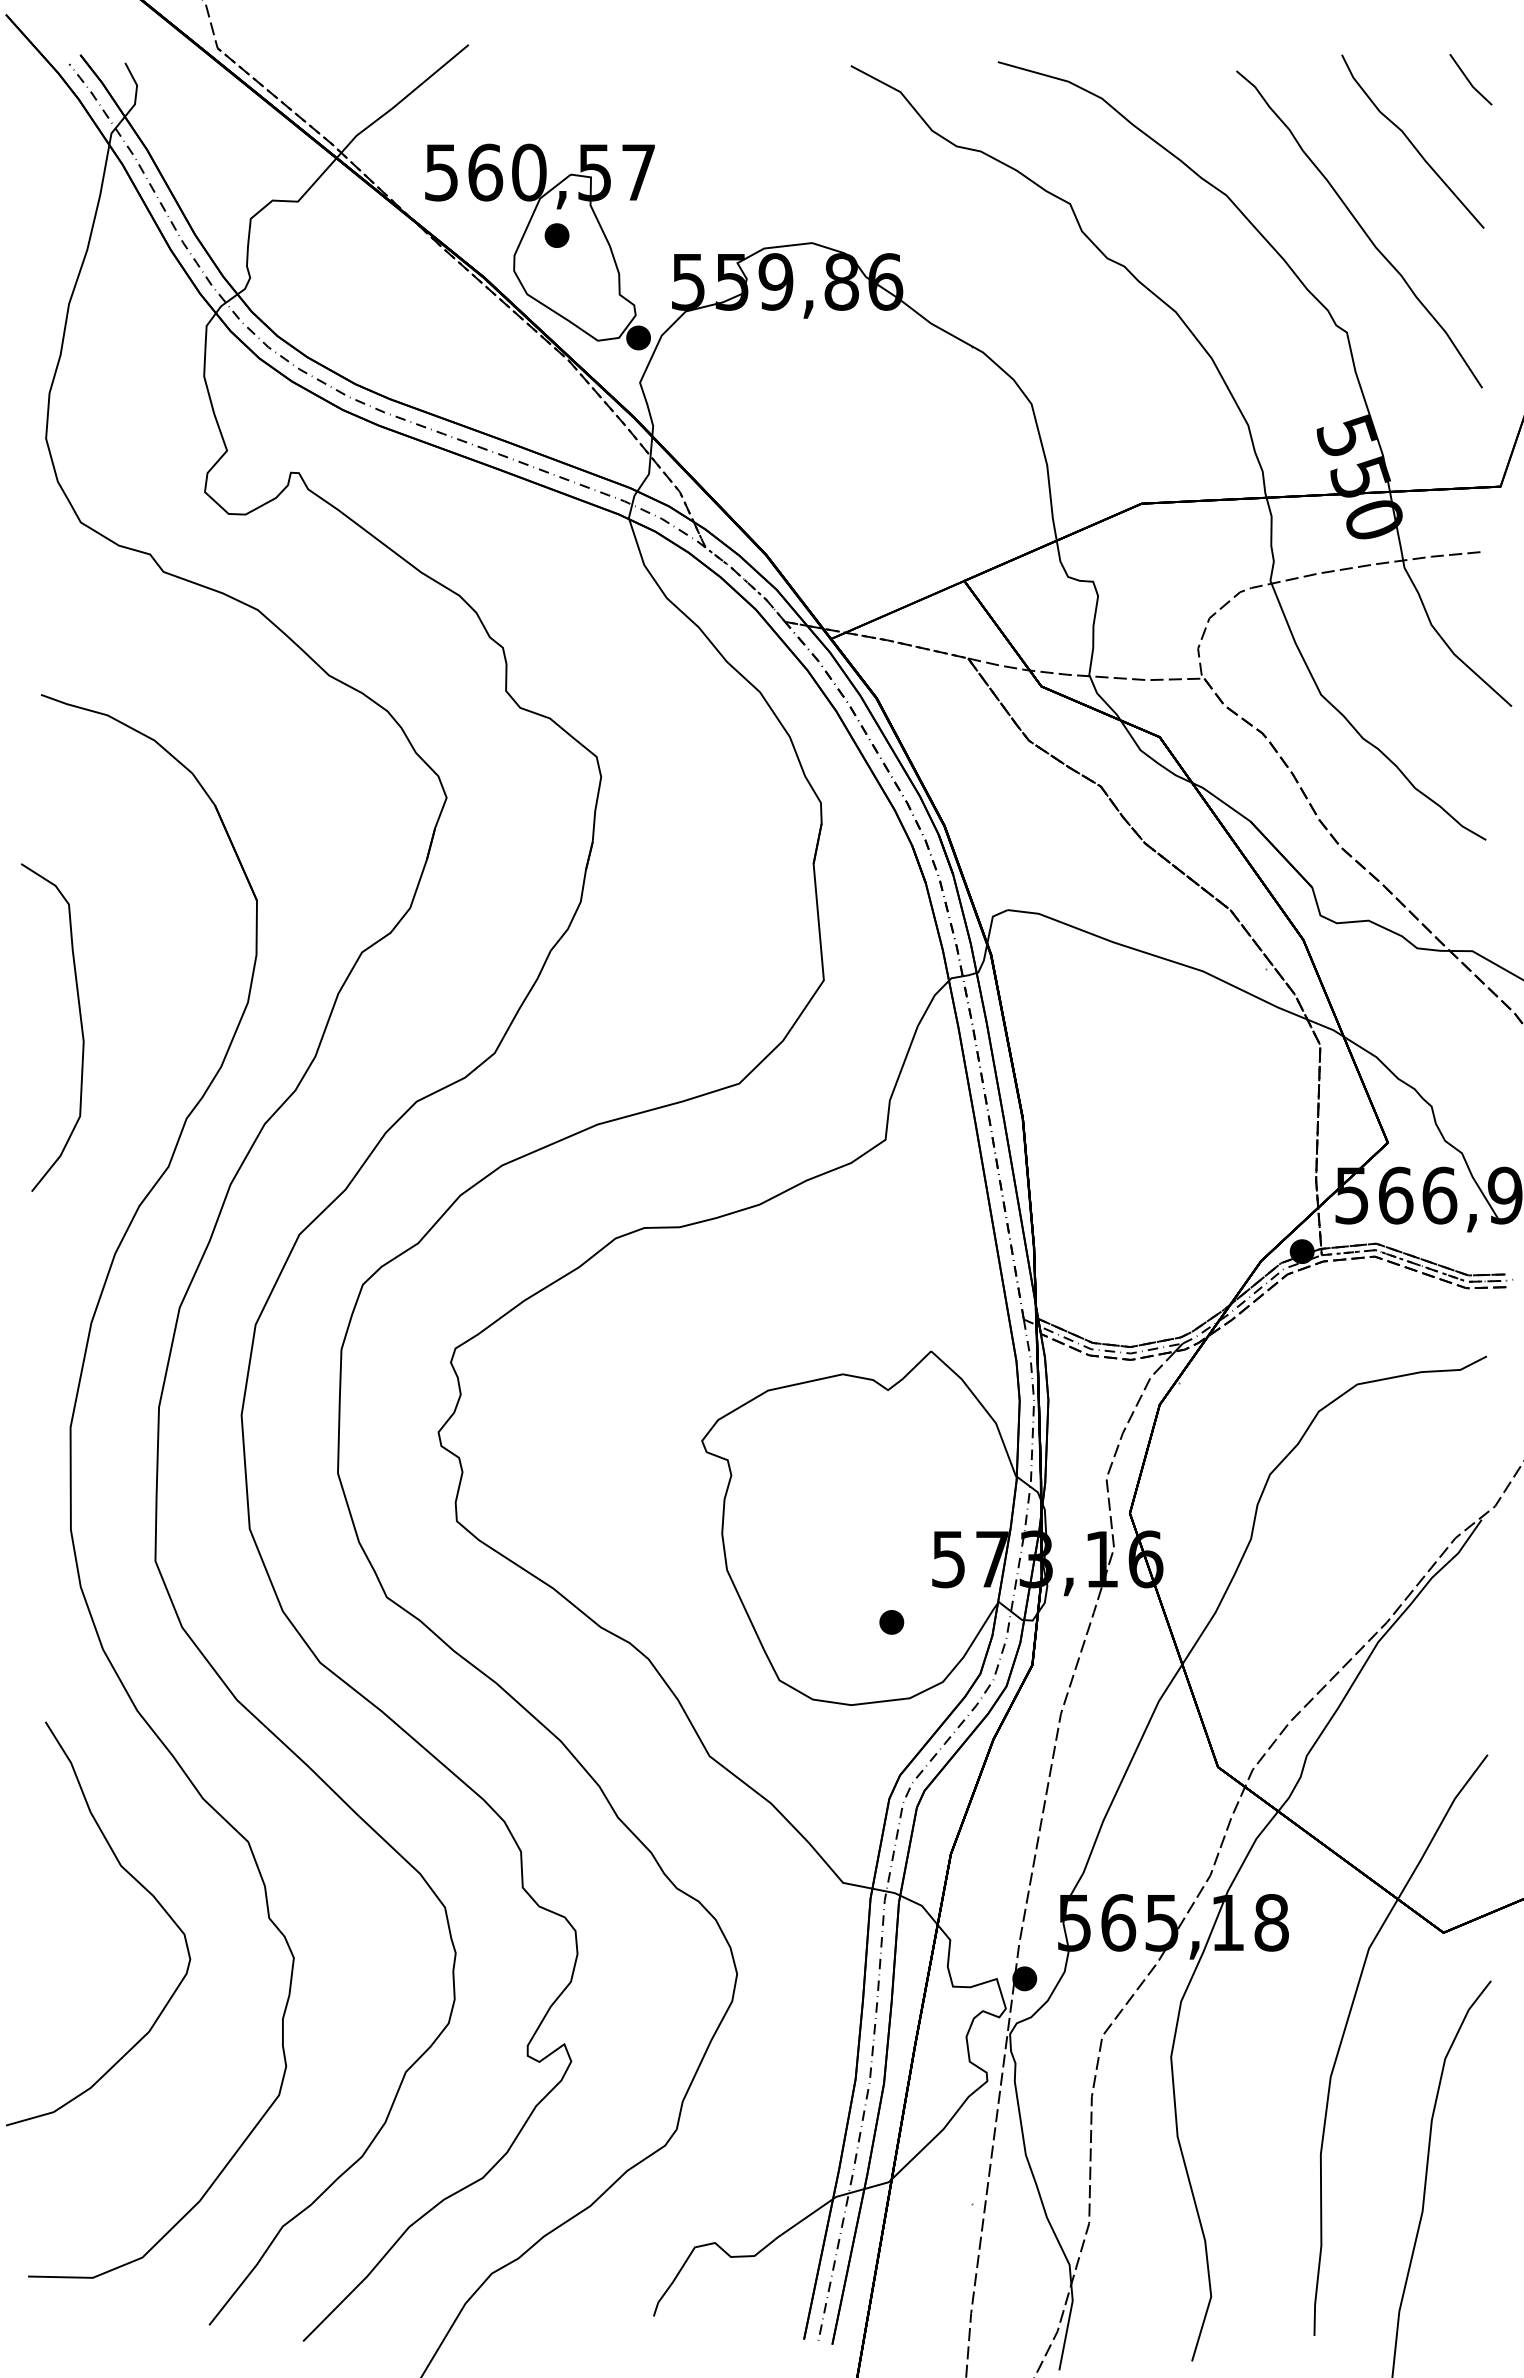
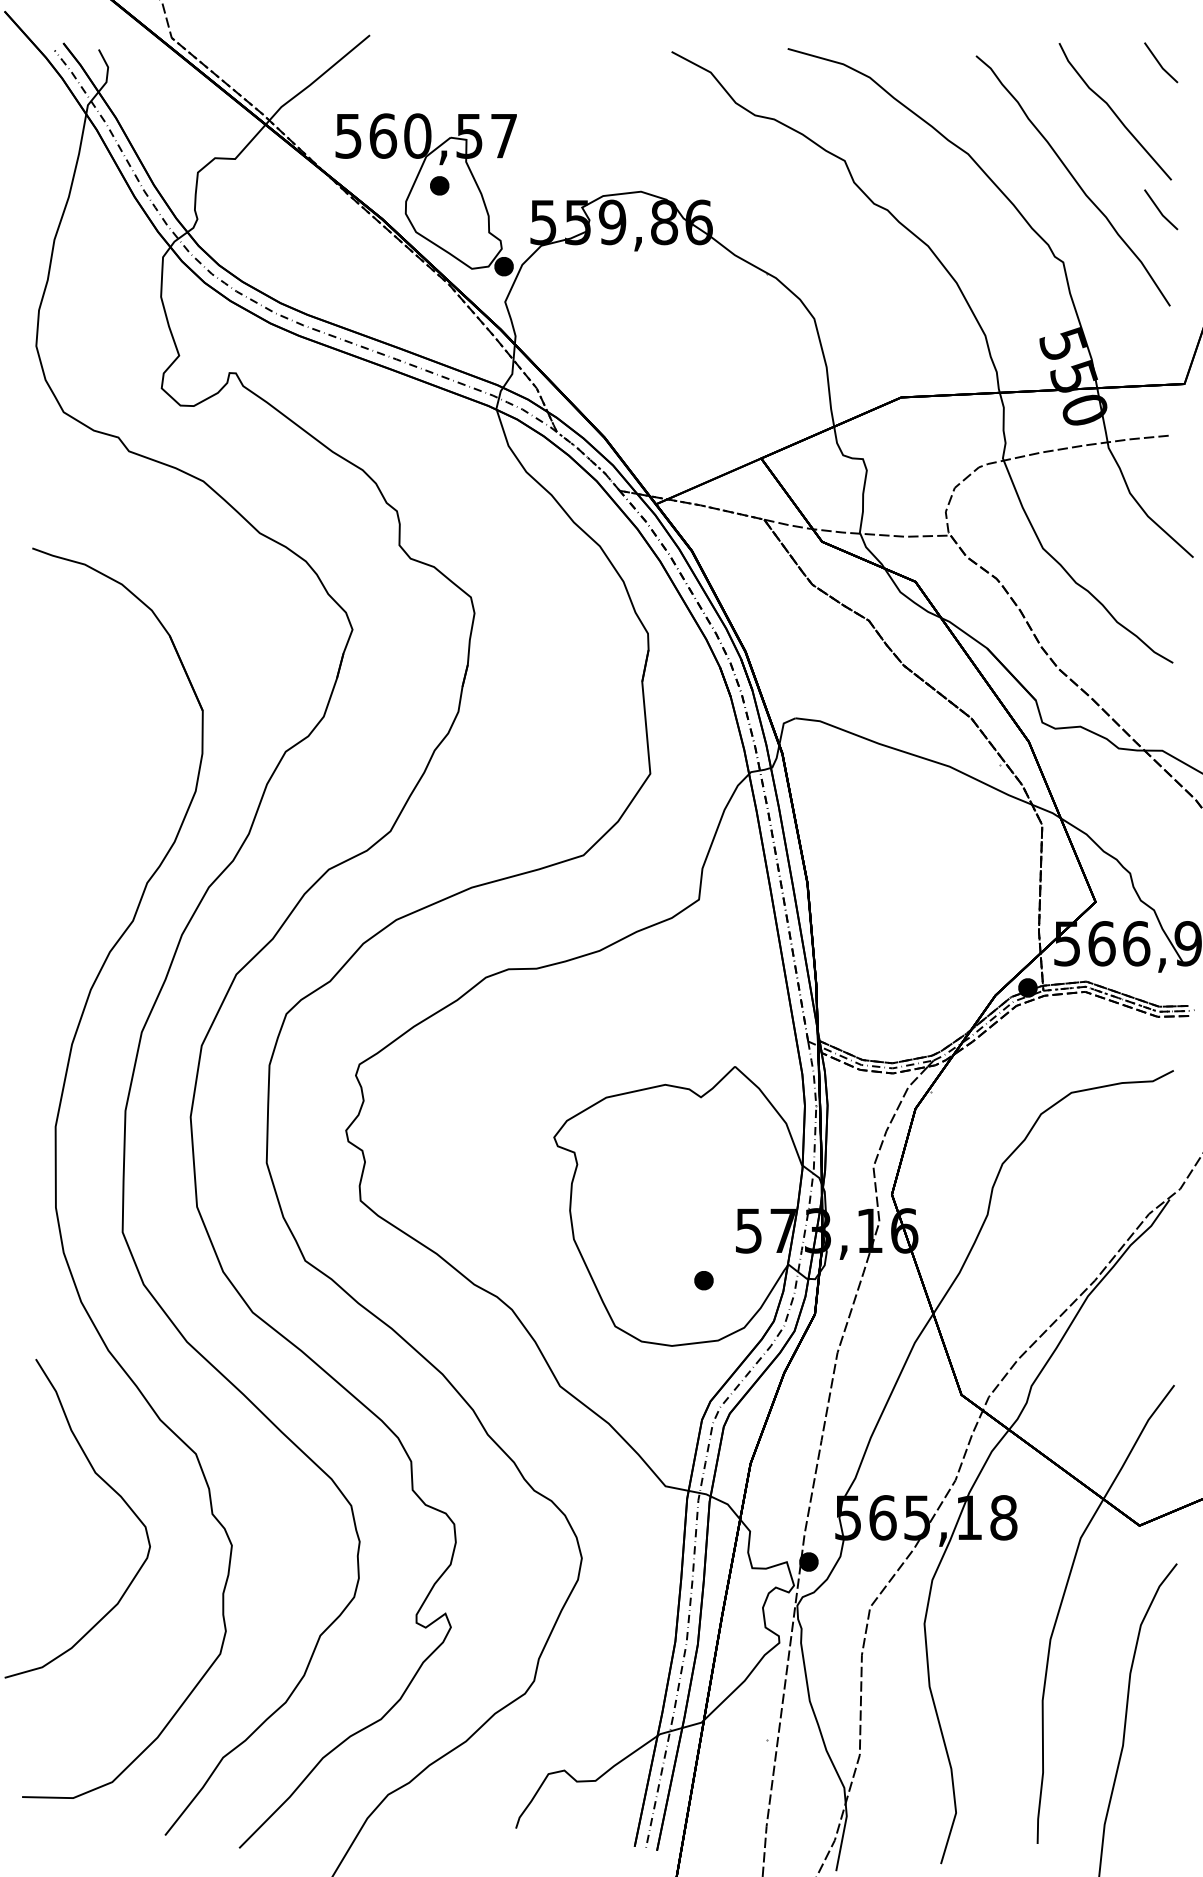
line: (1470, 266) -> (1160, 210), added
curve: (80, 1026) -> (63, 810), removed

